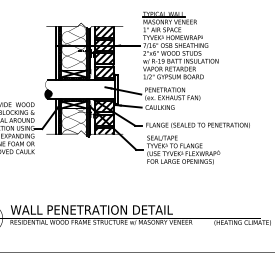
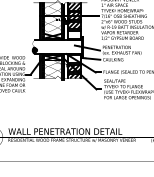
hatch: (104, 71) -> (74, 34), removed
hatch: (104, 106) -> (74, 59), removed

